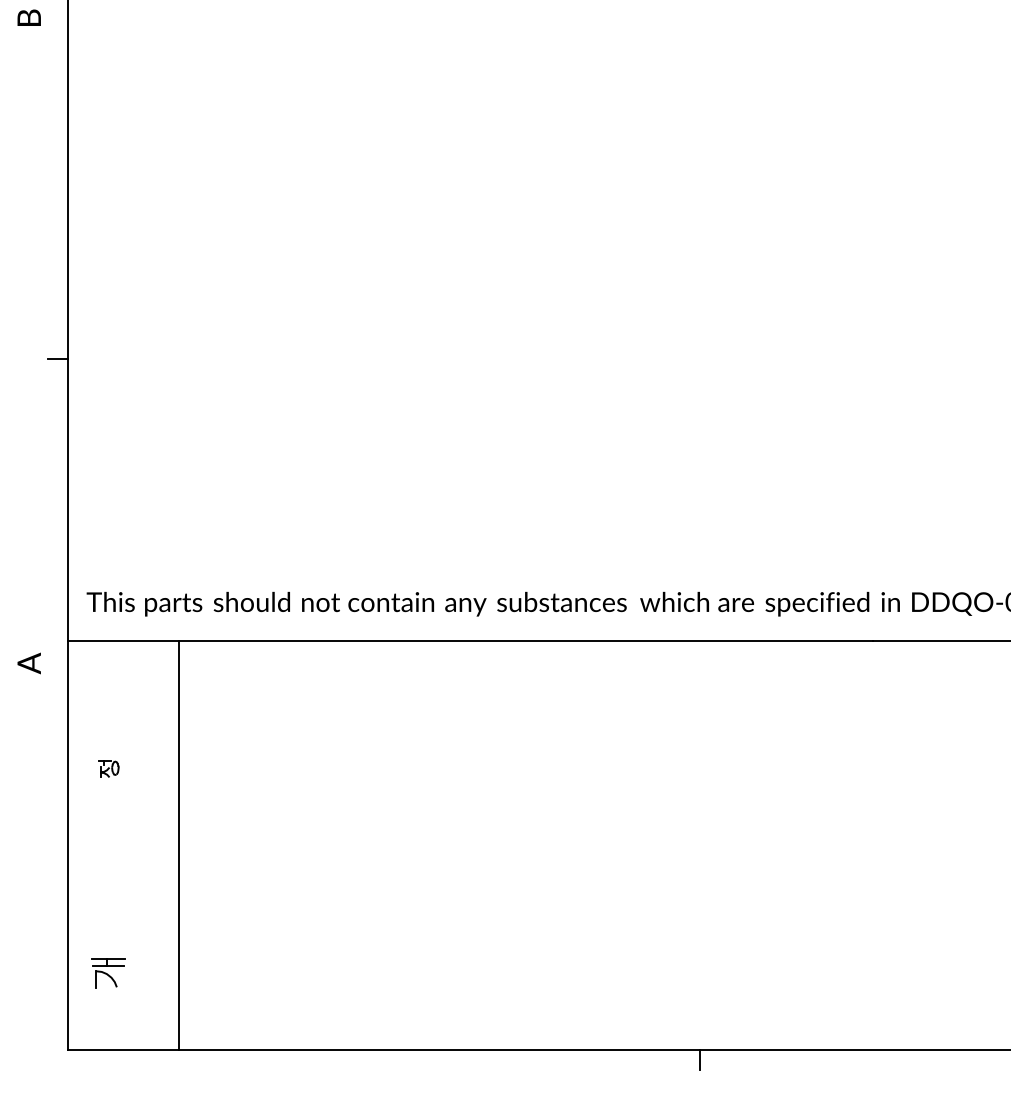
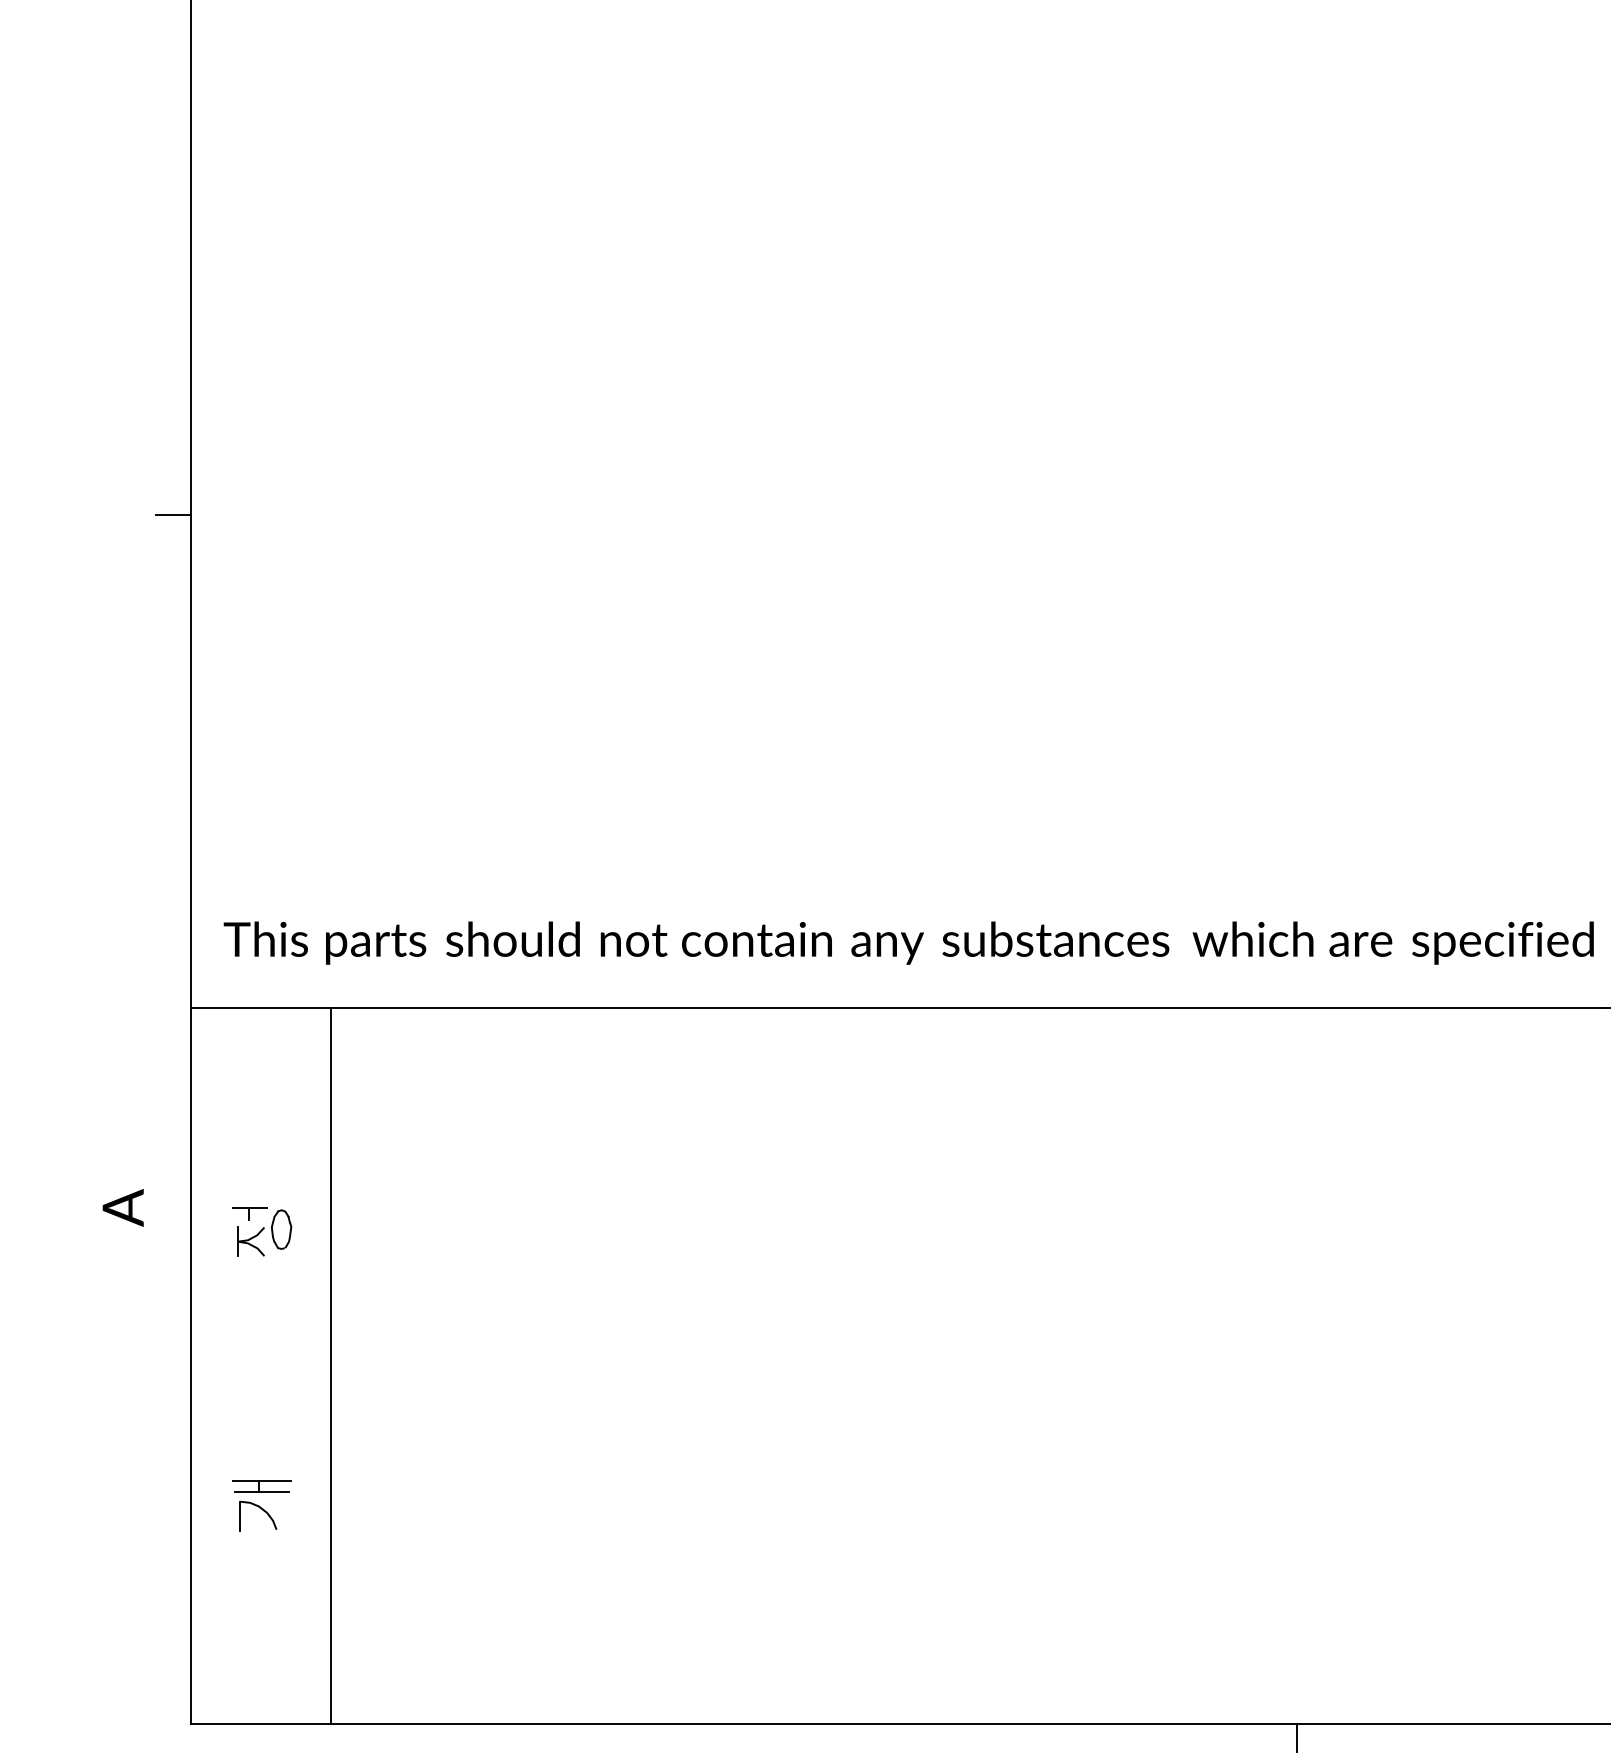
text: (28, 663) -> (121, 1207), moved
part: (108, 768) -> (261, 1230), size x1.67
line: (178, 845) -> (330, 1365), moved
part: (108, 973) -> (261, 1505), moved

